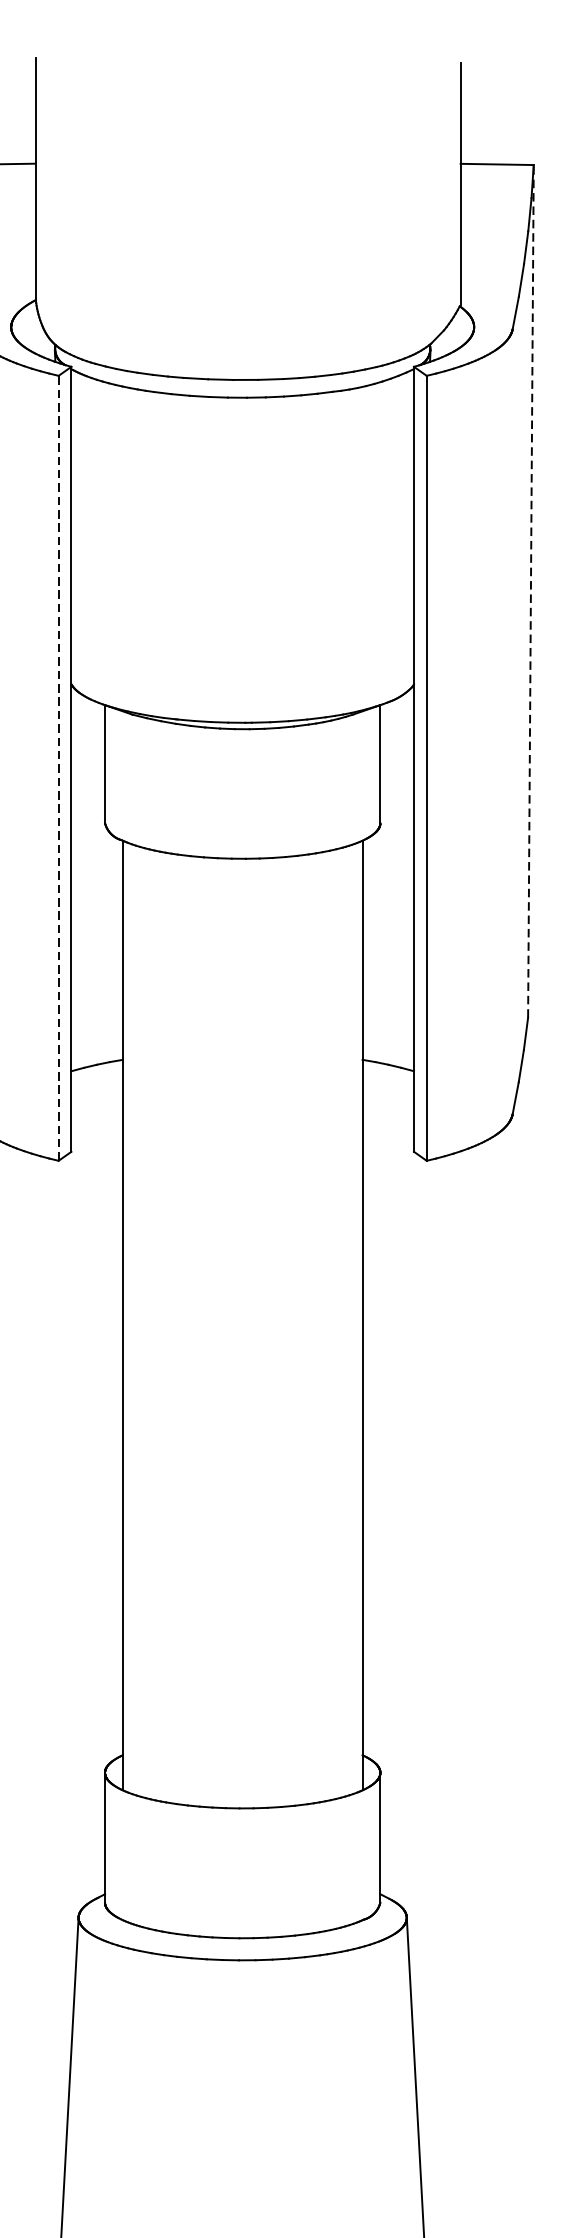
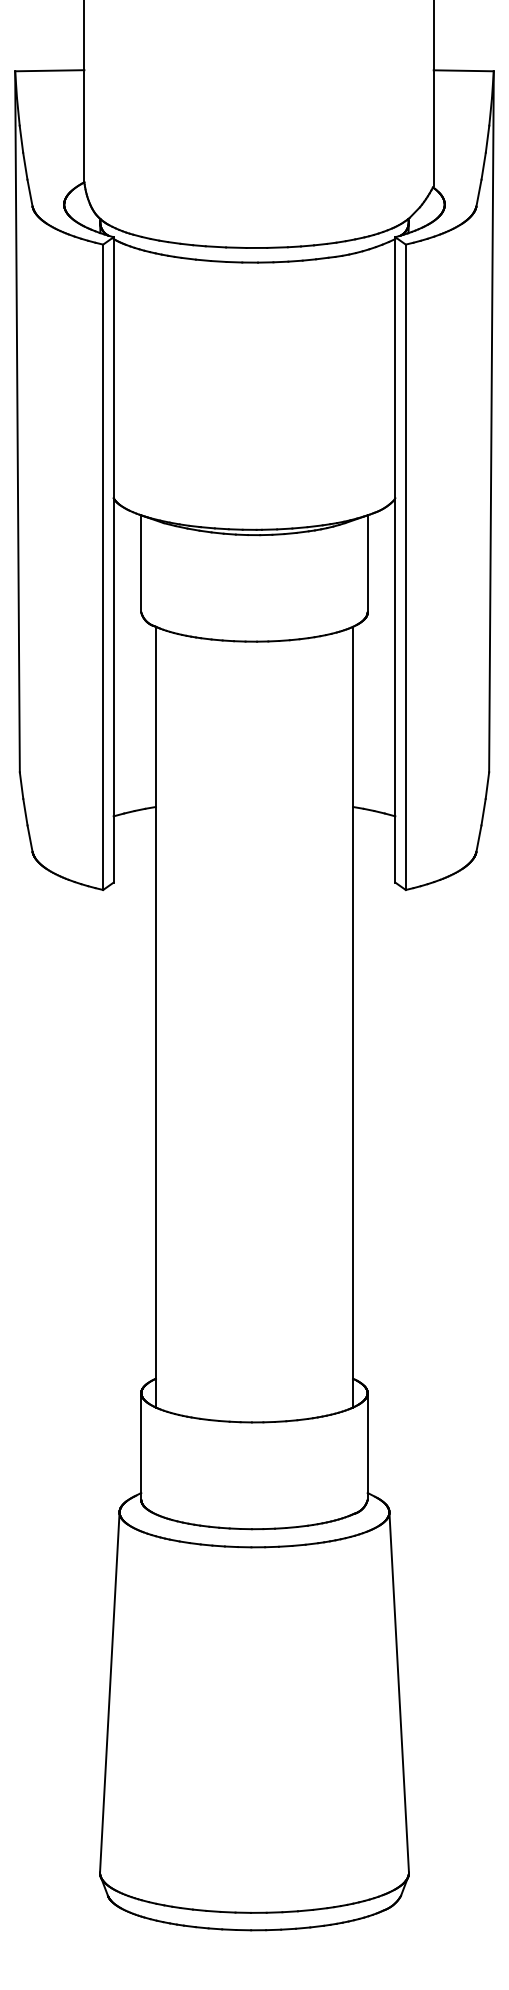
line: (530, 590) -> (491, 421), dashed -> solid
line: (59, 768) -> (103, 567), dashed -> solid

